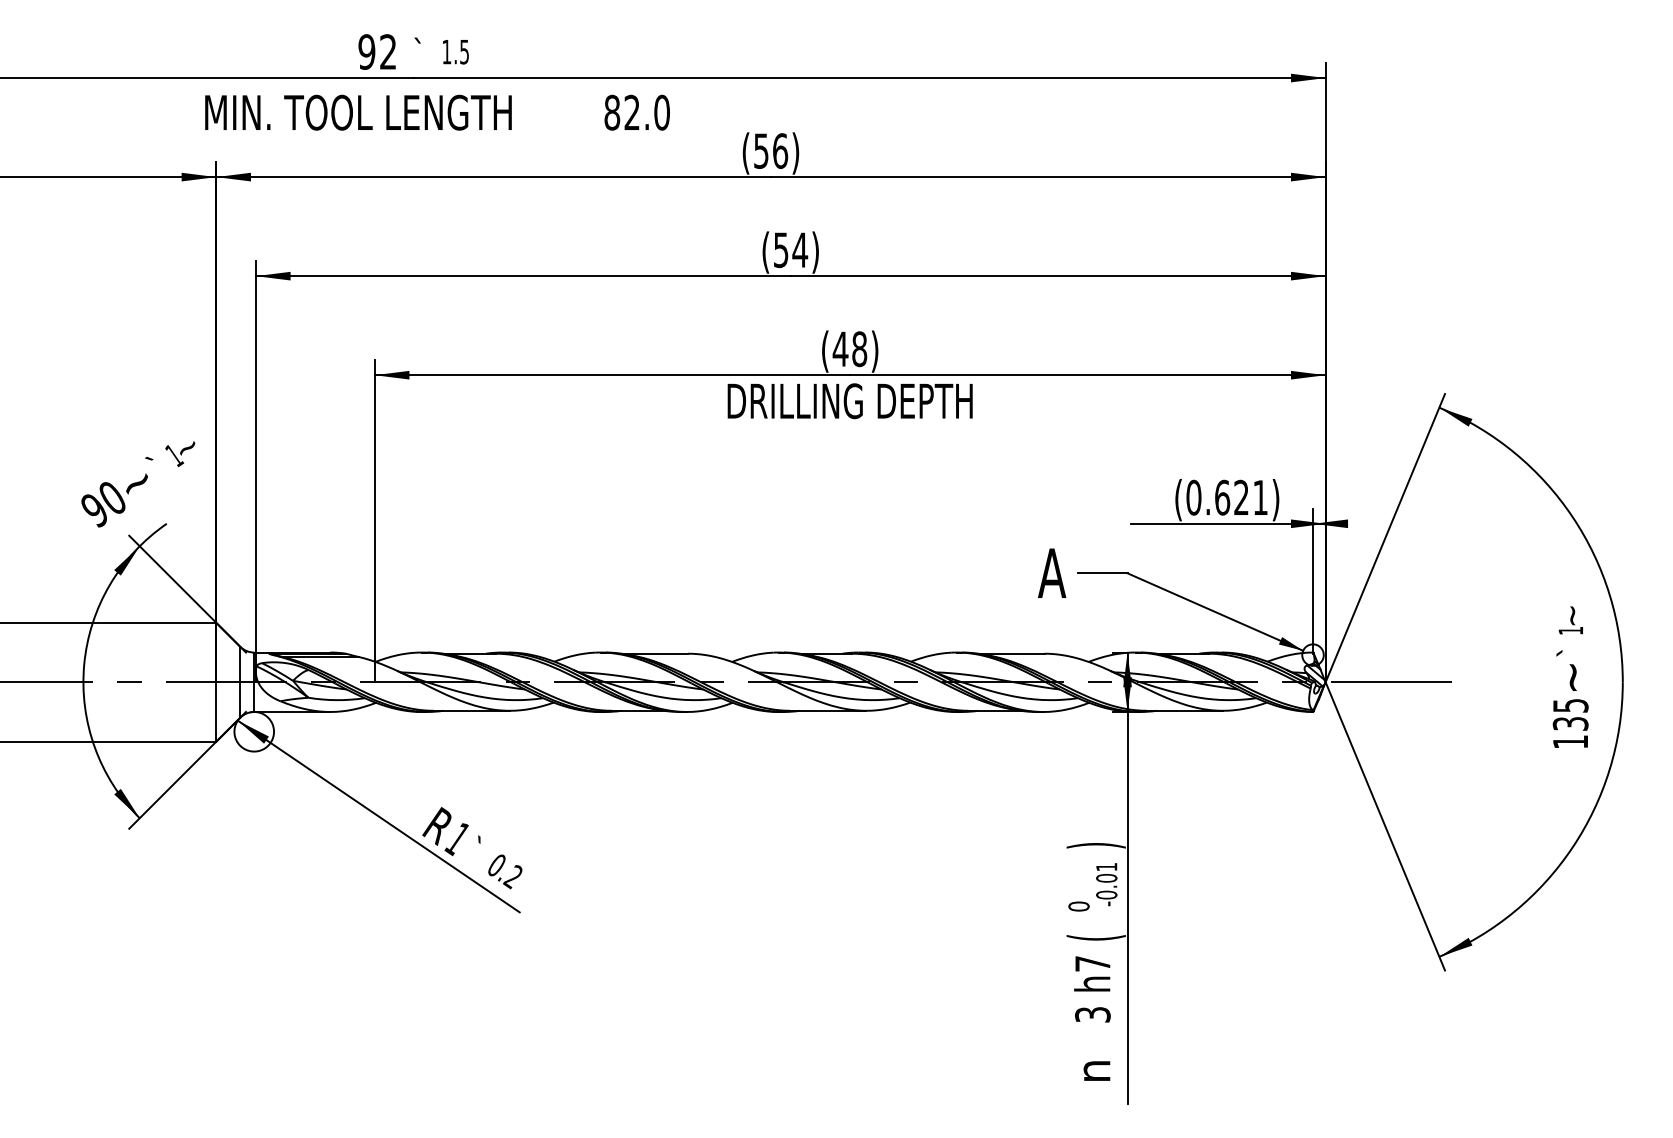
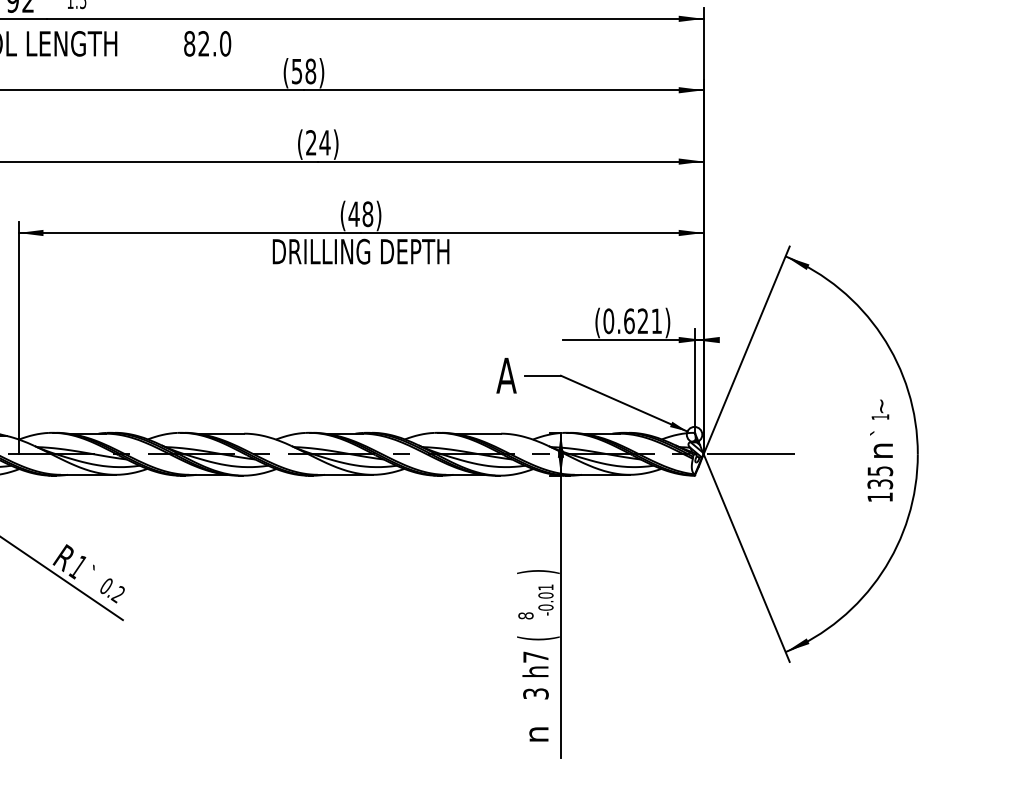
text: (780, 150) -> (310, 71), (56) -> (58)
text: (781, 250) -> (311, 143), (54) -> (24)
text: (1574, 677) -> (883, 450), ~ -> n
text: (1078, 906) -> (525, 615), 0 -> 8

